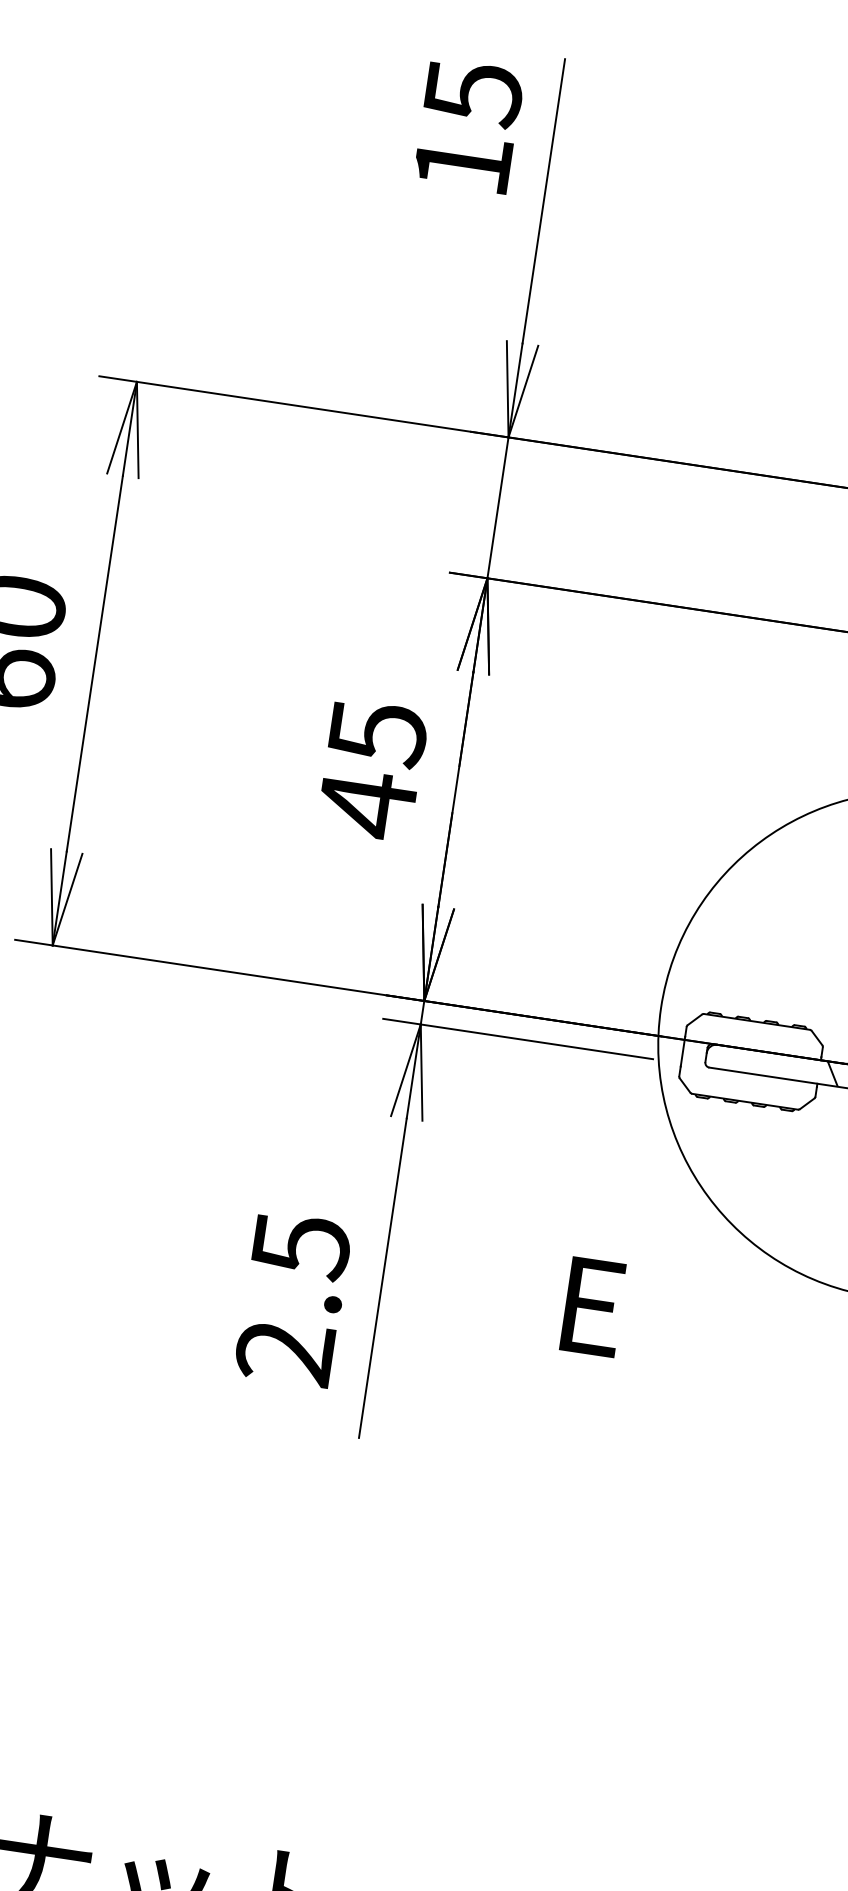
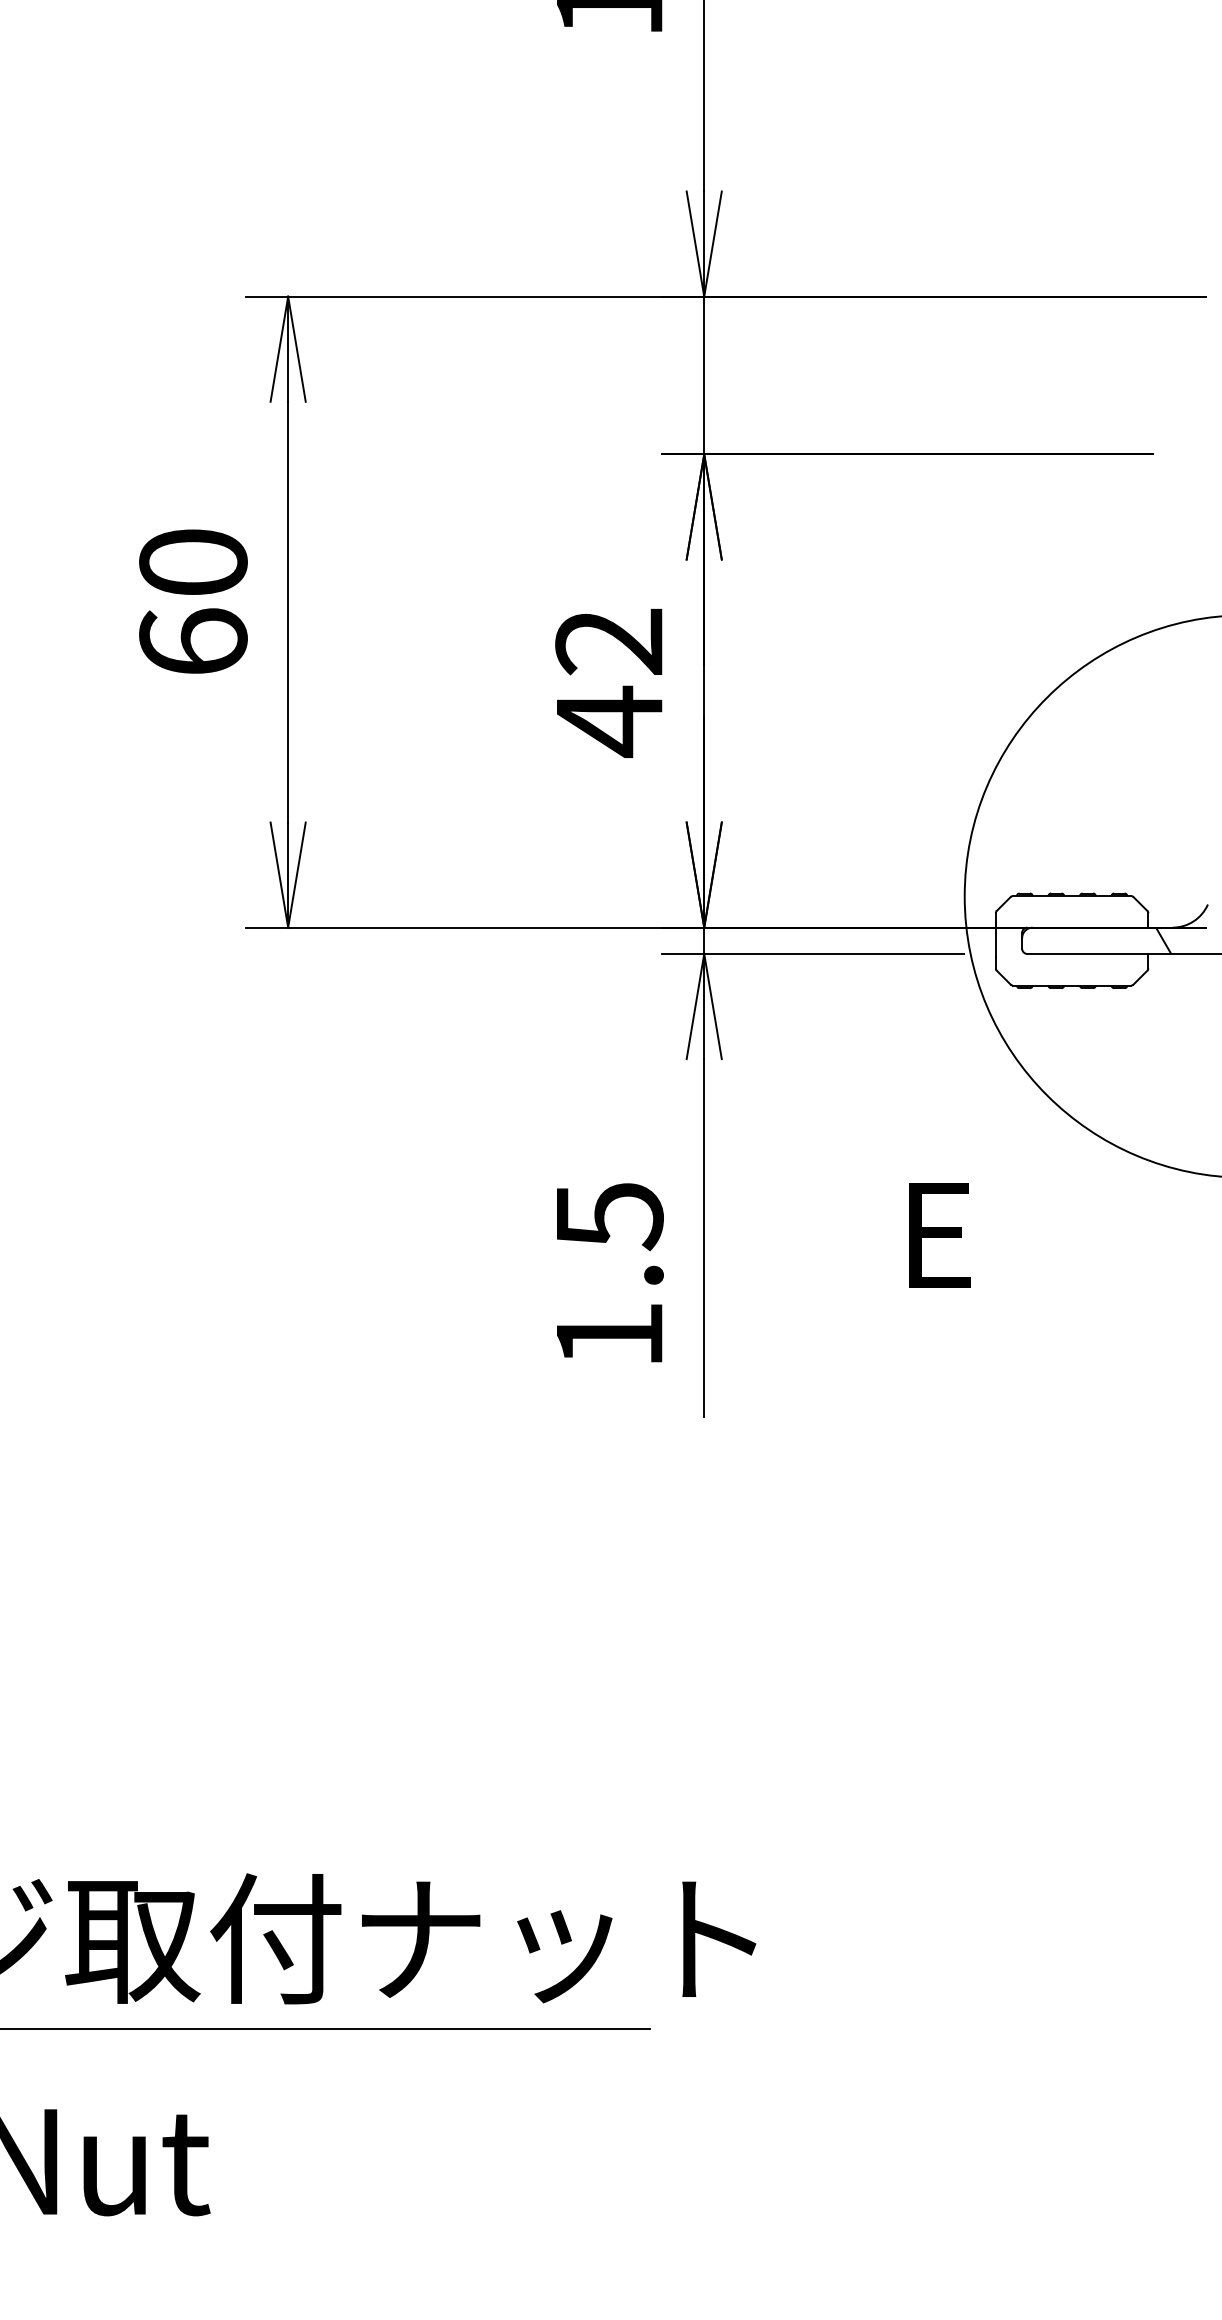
text: (377, 733) -> (609, 642), 45 -> 42
text: (284, 1352) -> (608, 1335), 2.5 -> 1.5

